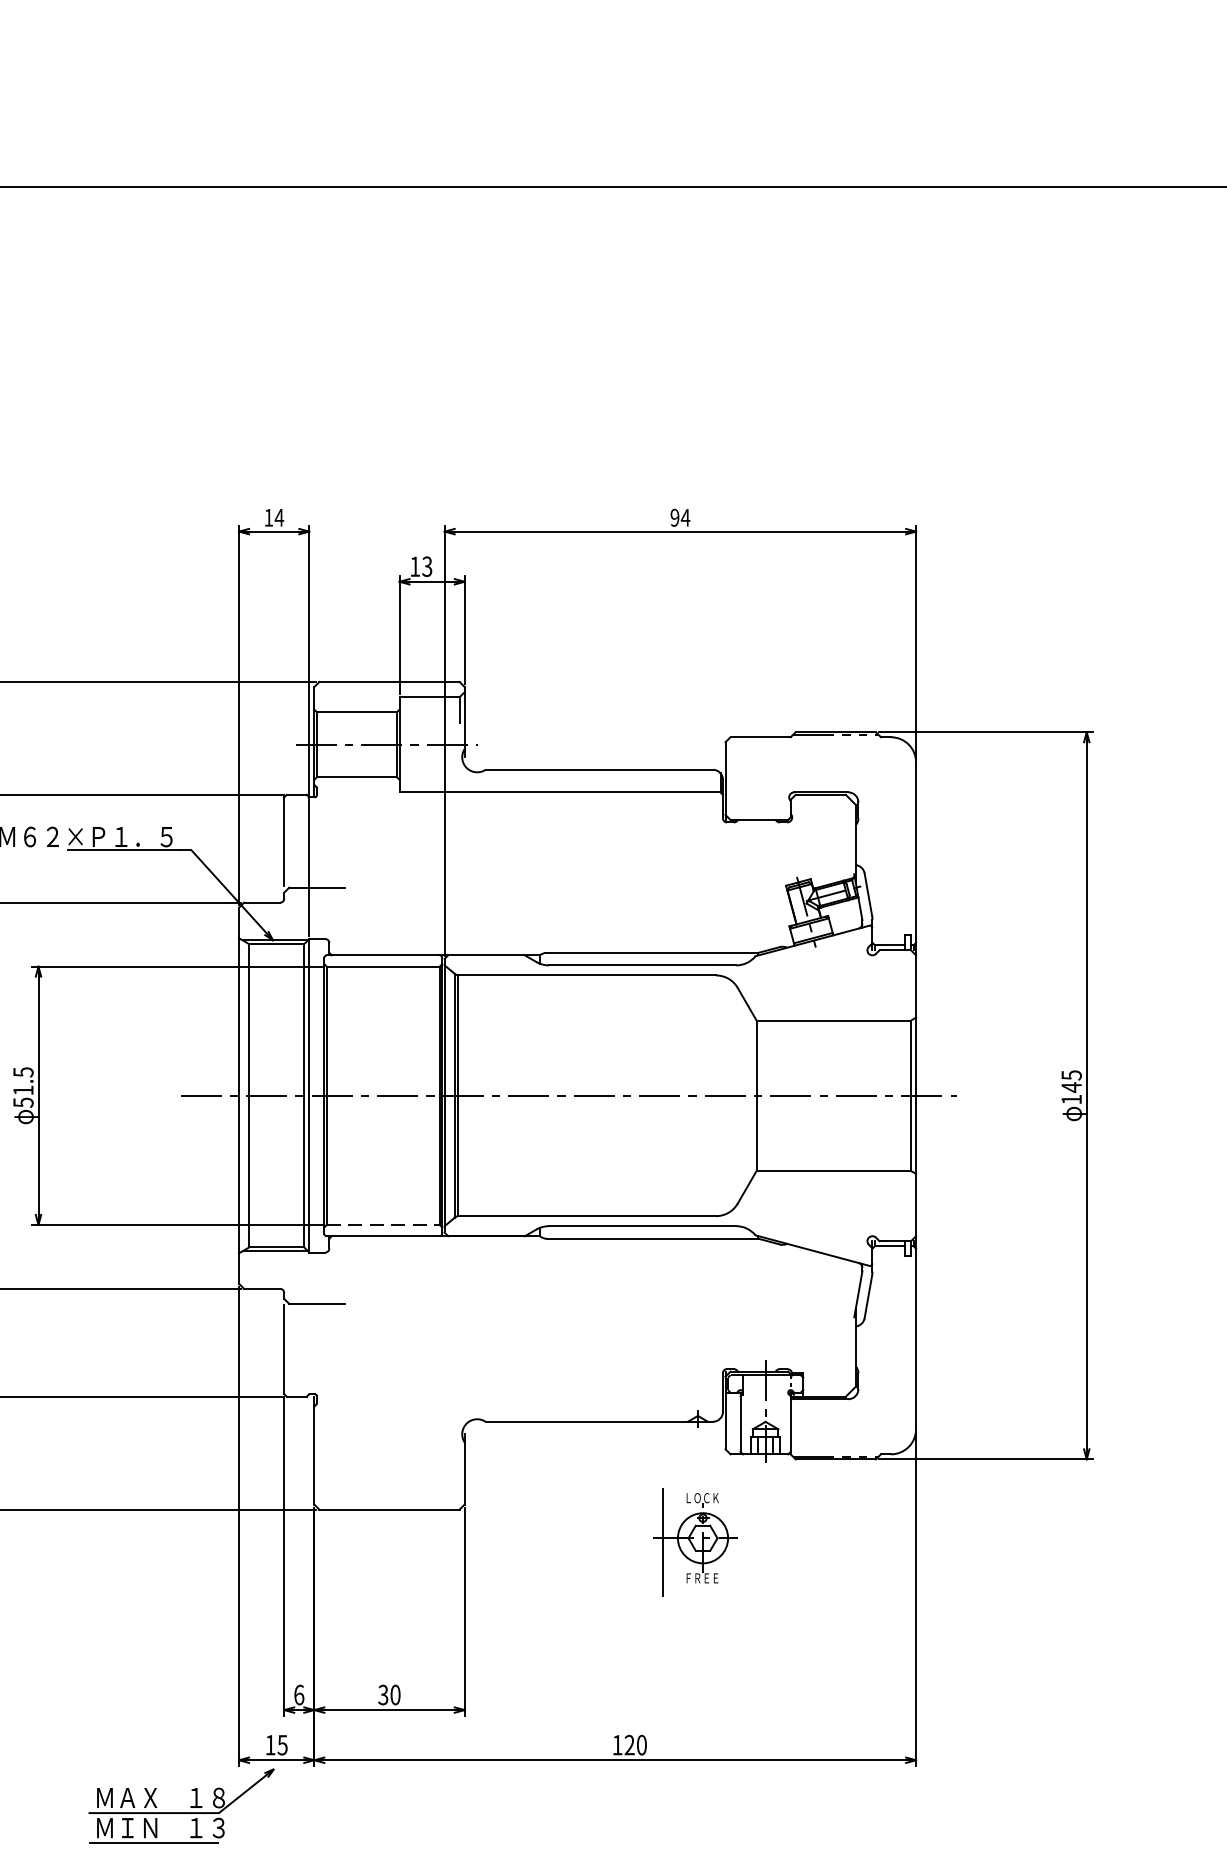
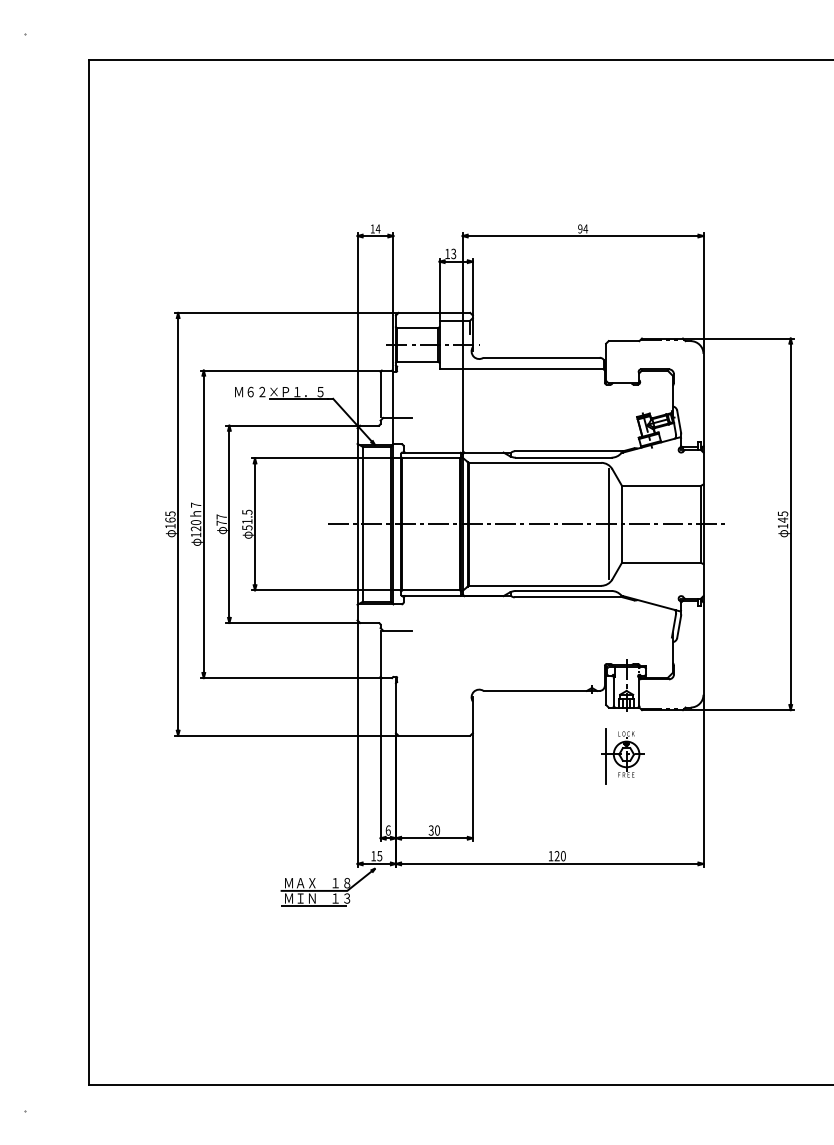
line: (730, 1096) -> (608, 524), added
line: (383, 1225) -> (431, 590), dashed -> solid
part: (694, 1542) -> (622, 756), moved

